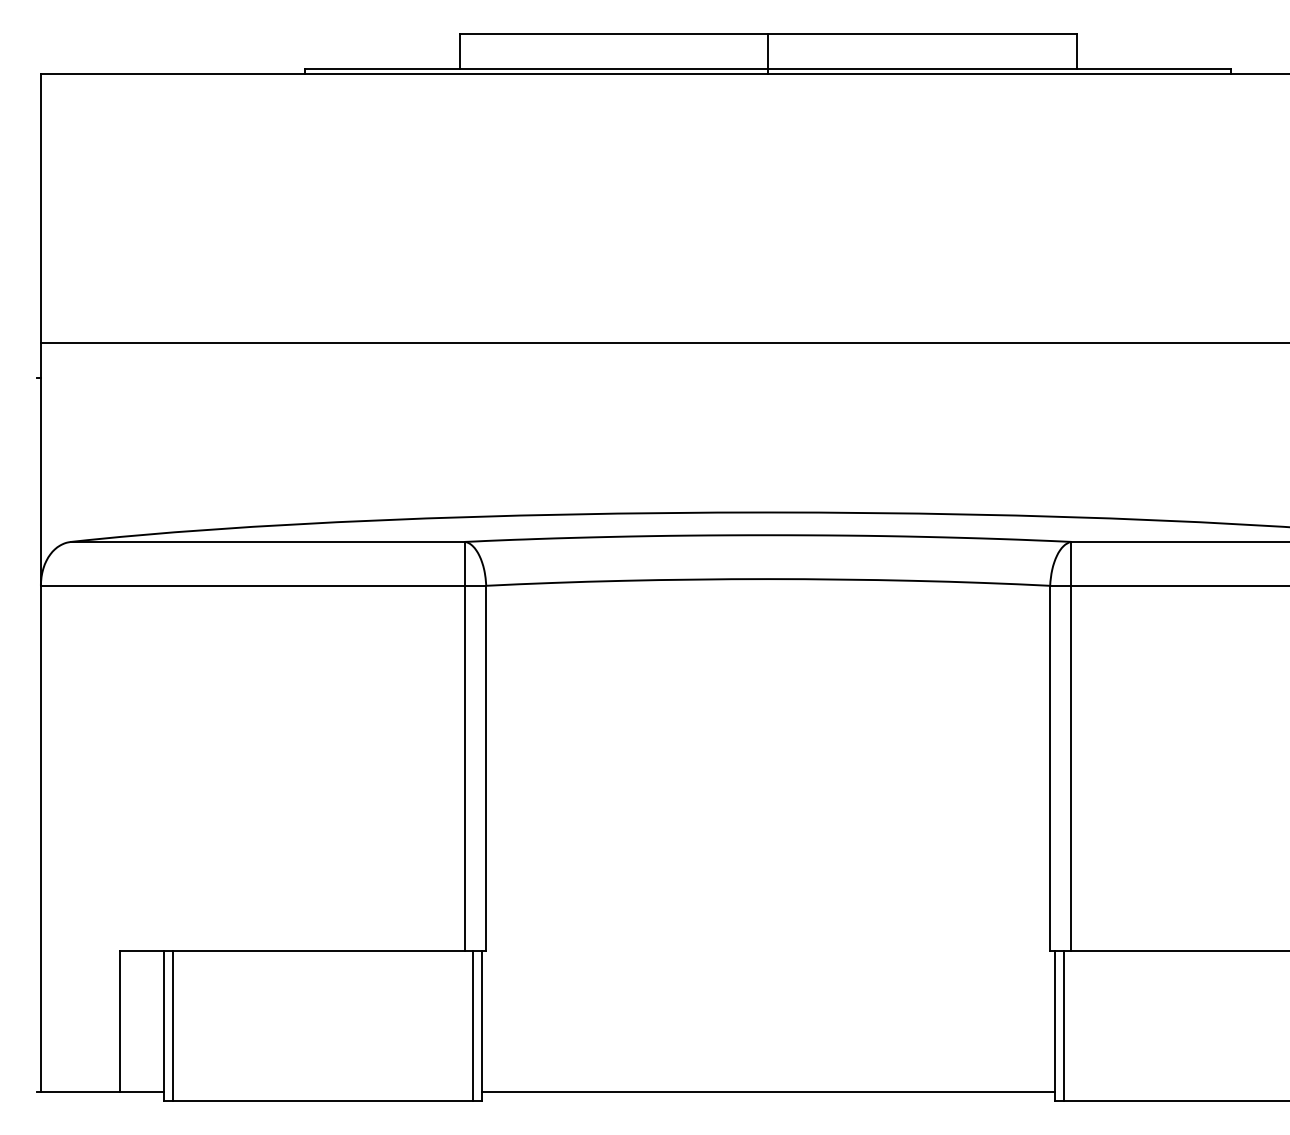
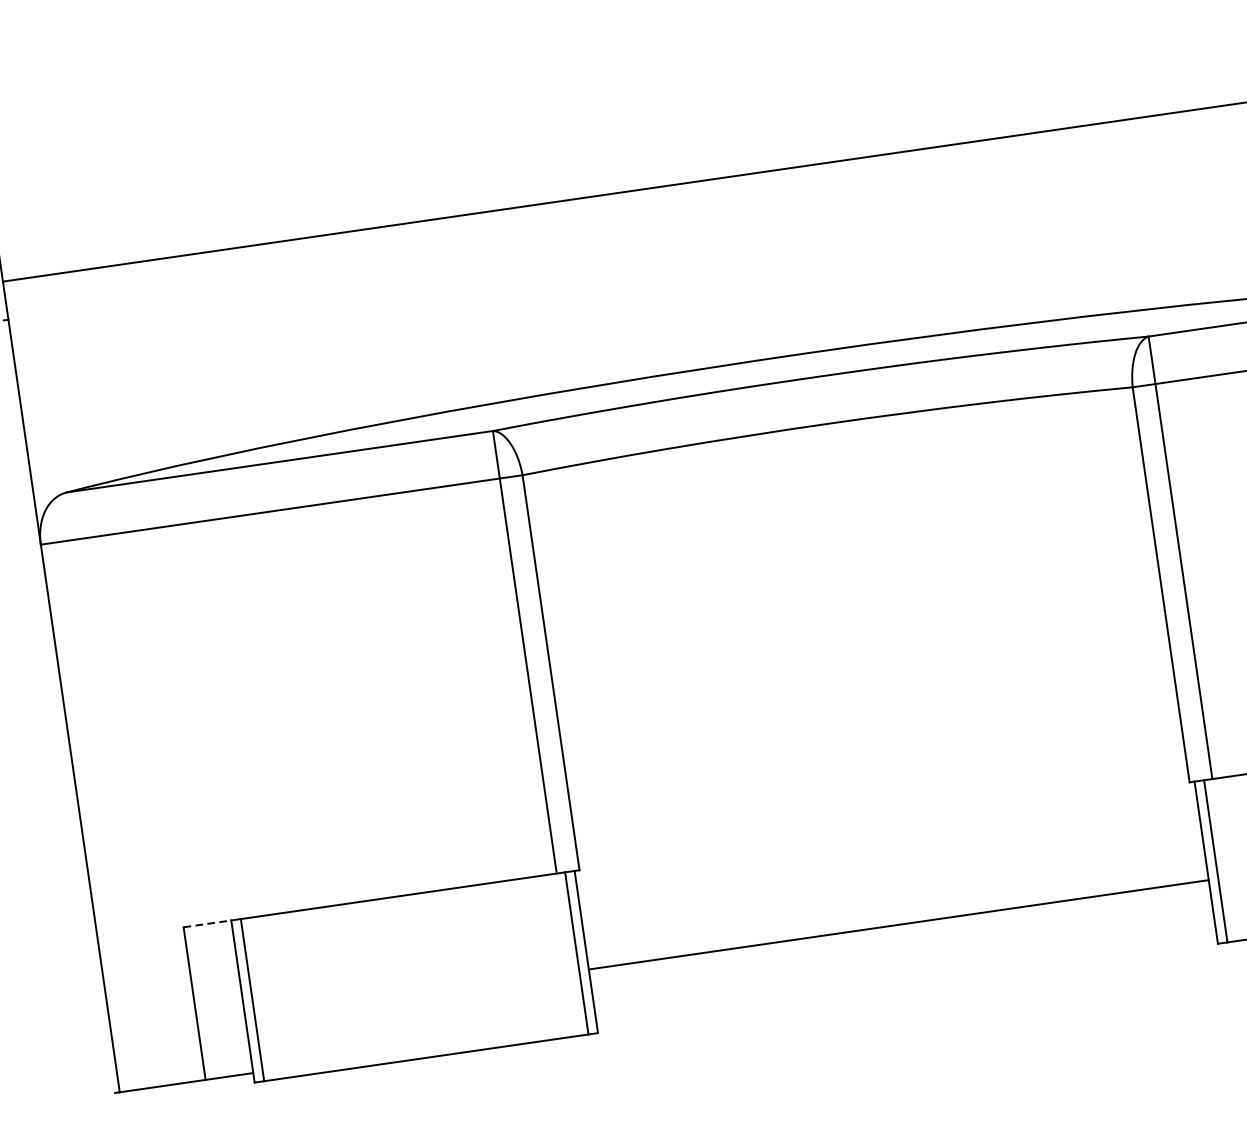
line: (142, 950) -> (207, 923), solid -> dashed
line: (767, 1092) -> (898, 925), moved

